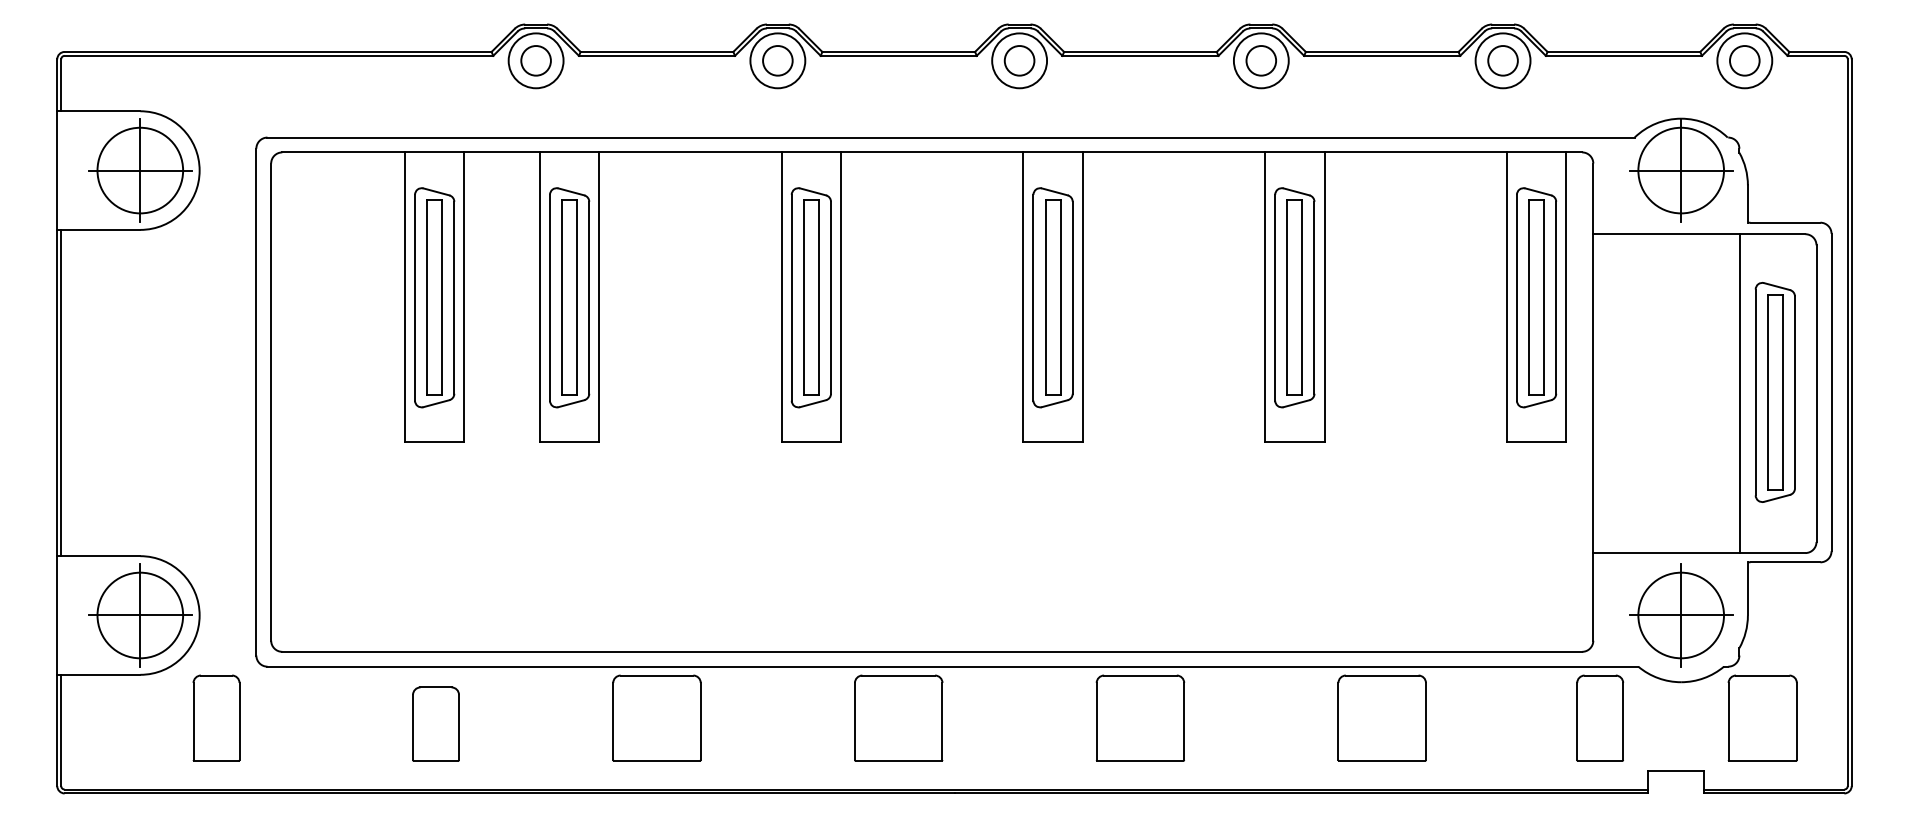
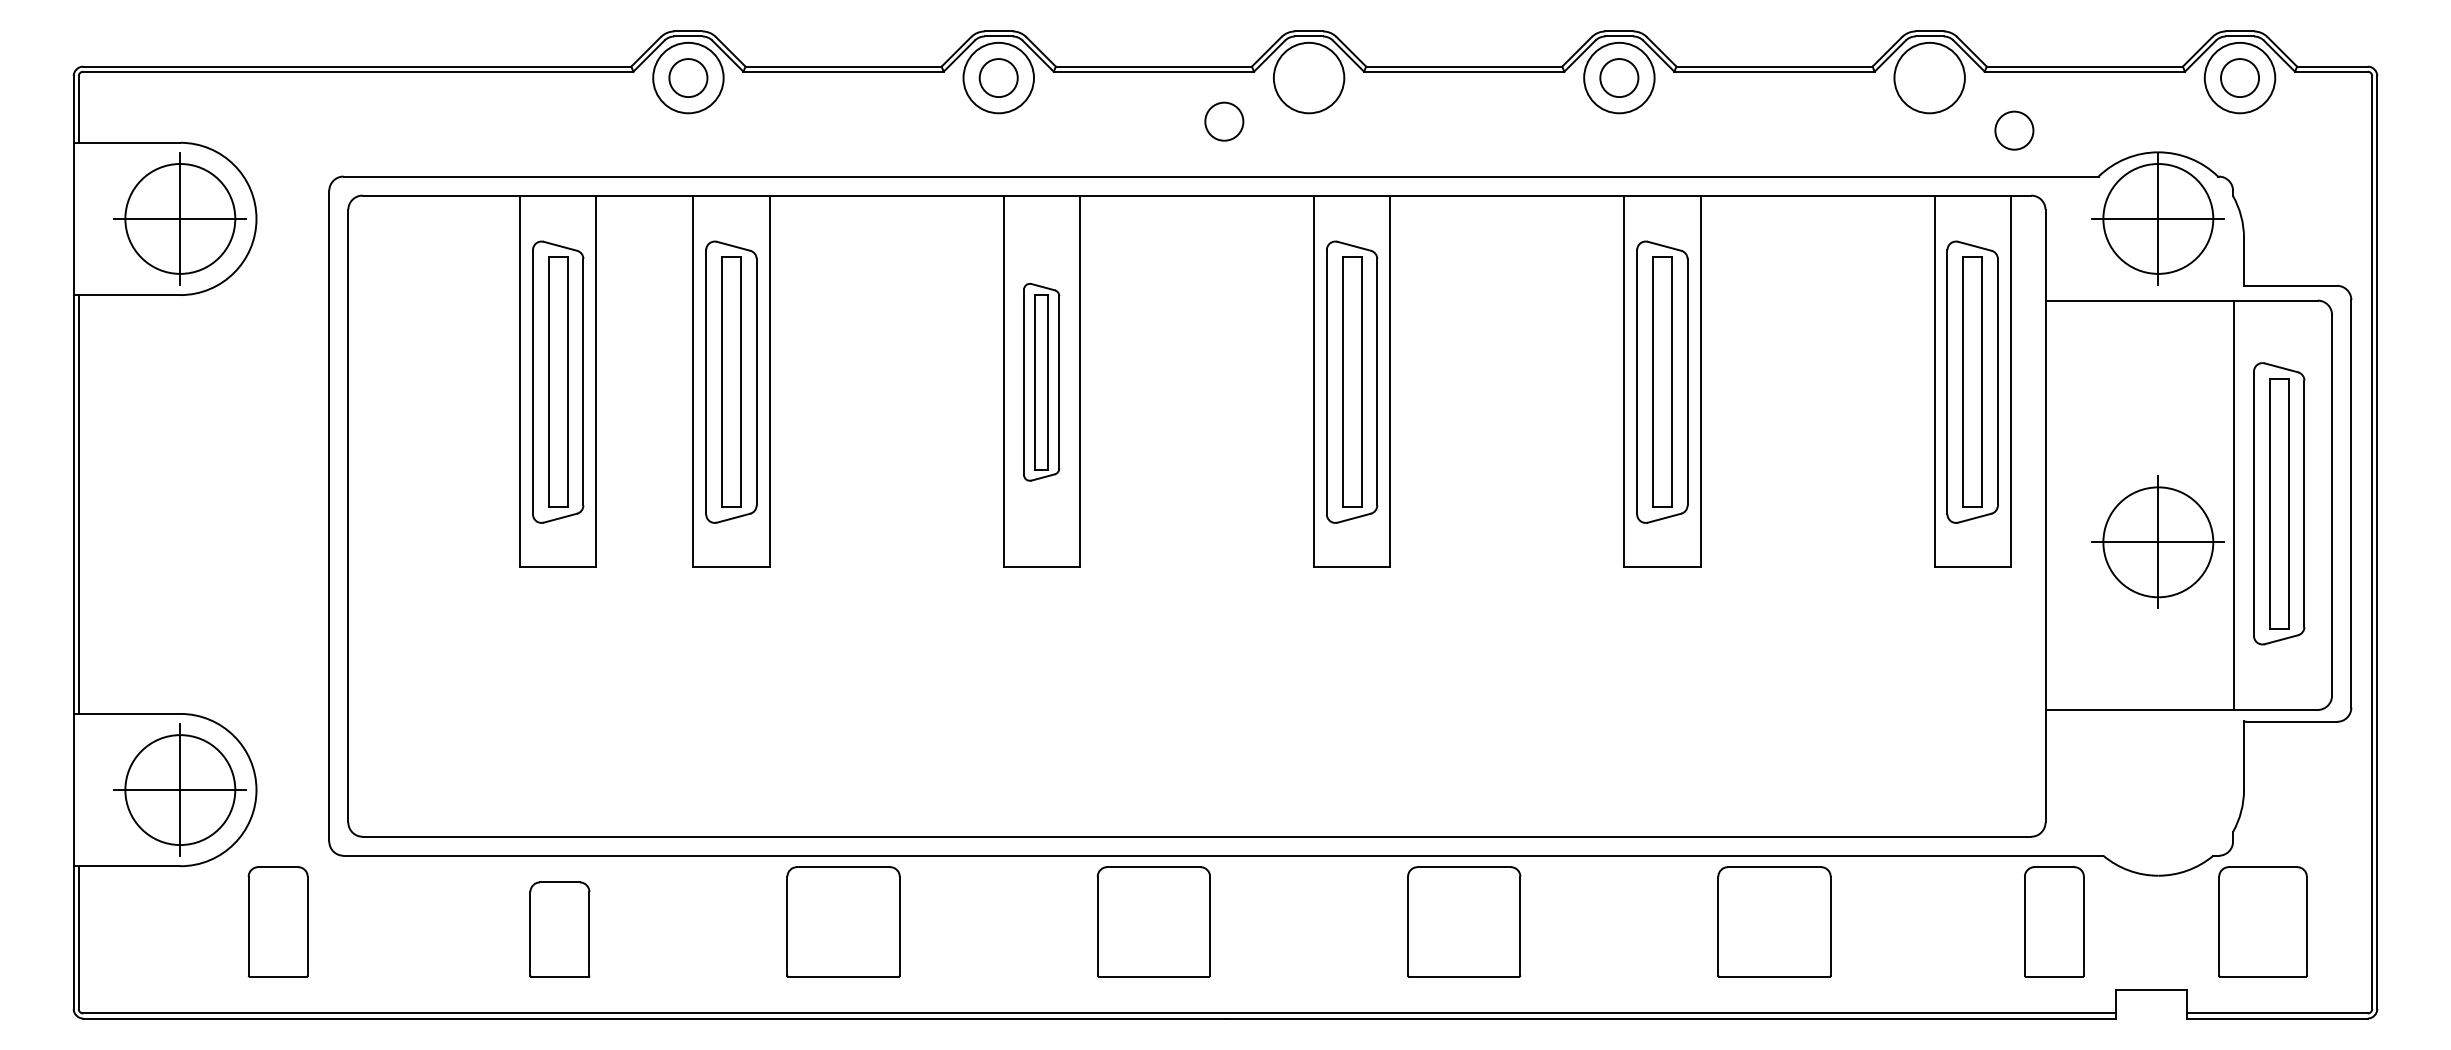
circle: (1019, 60) -> (1224, 121), moved
circle: (1502, 60) -> (2013, 130), moved
part: (810, 297) -> (1040, 381), size x0.7
part: (1681, 615) -> (2158, 542), moved

